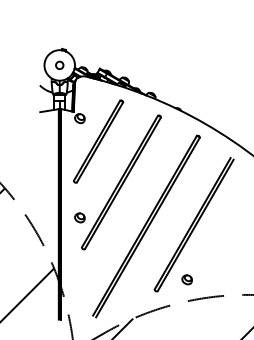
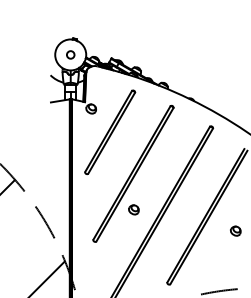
part: (79, 217) -> (133, 209), moved
part: (186, 279) -> (235, 230), moved

